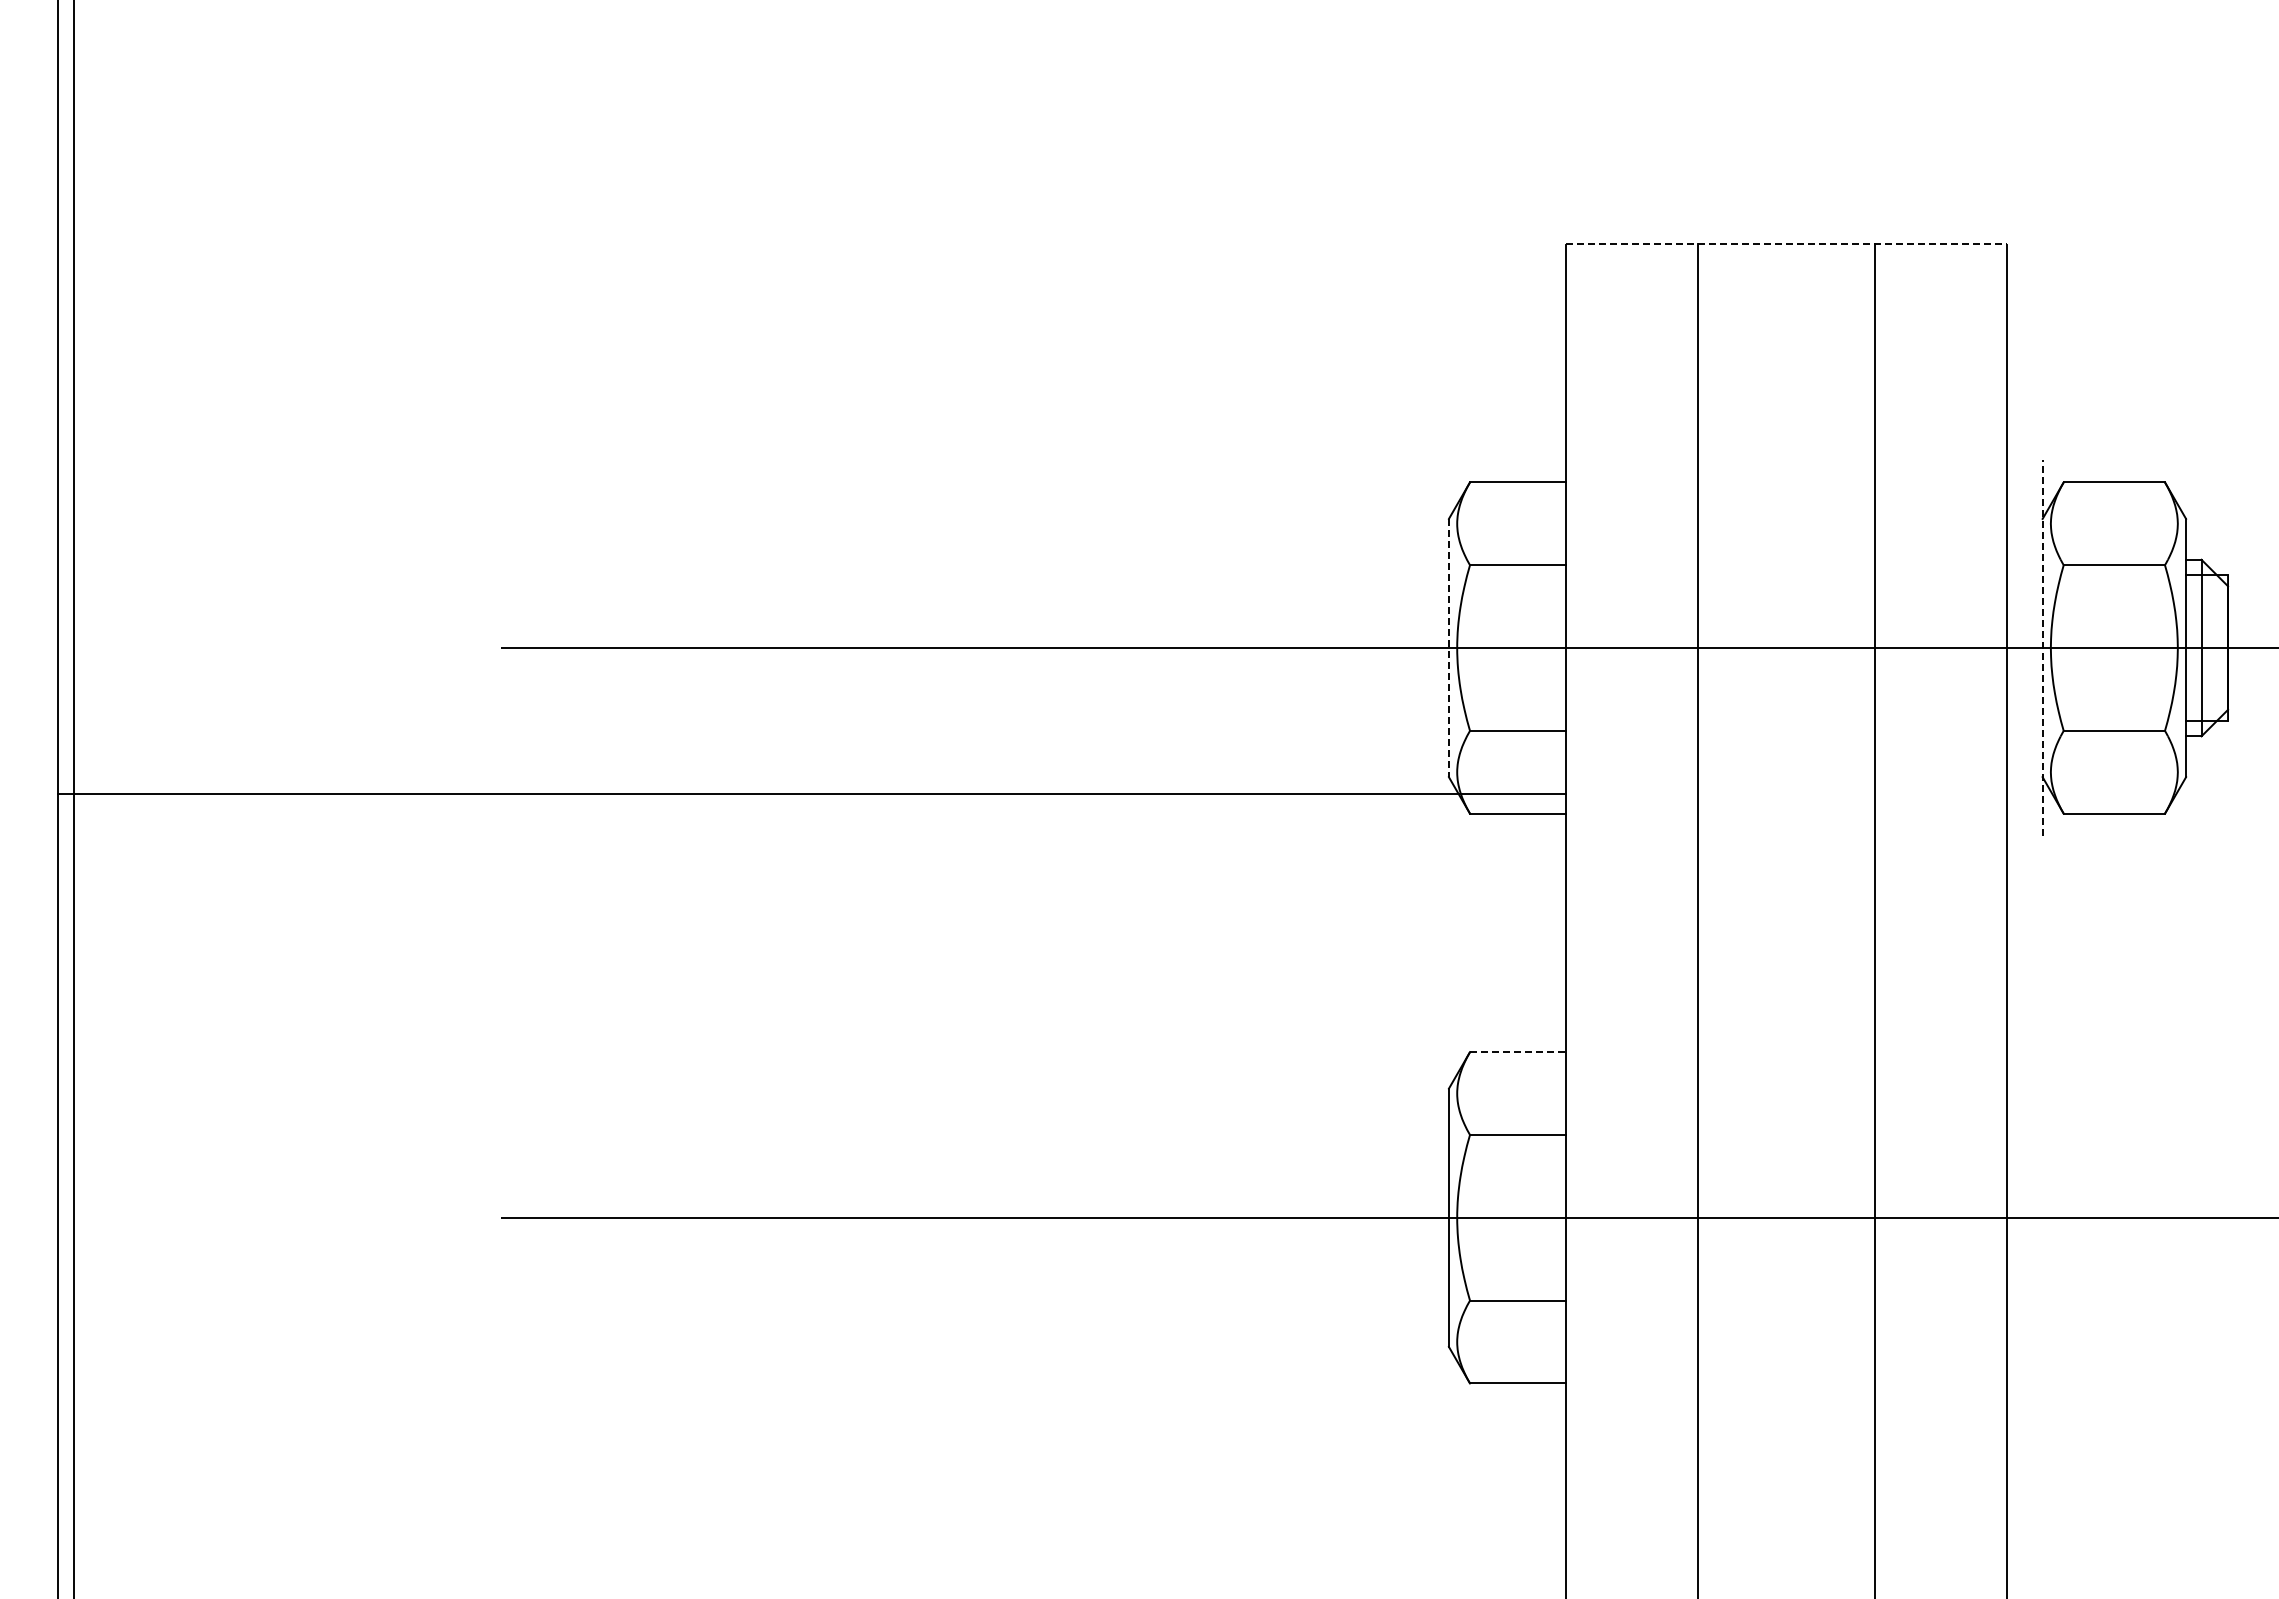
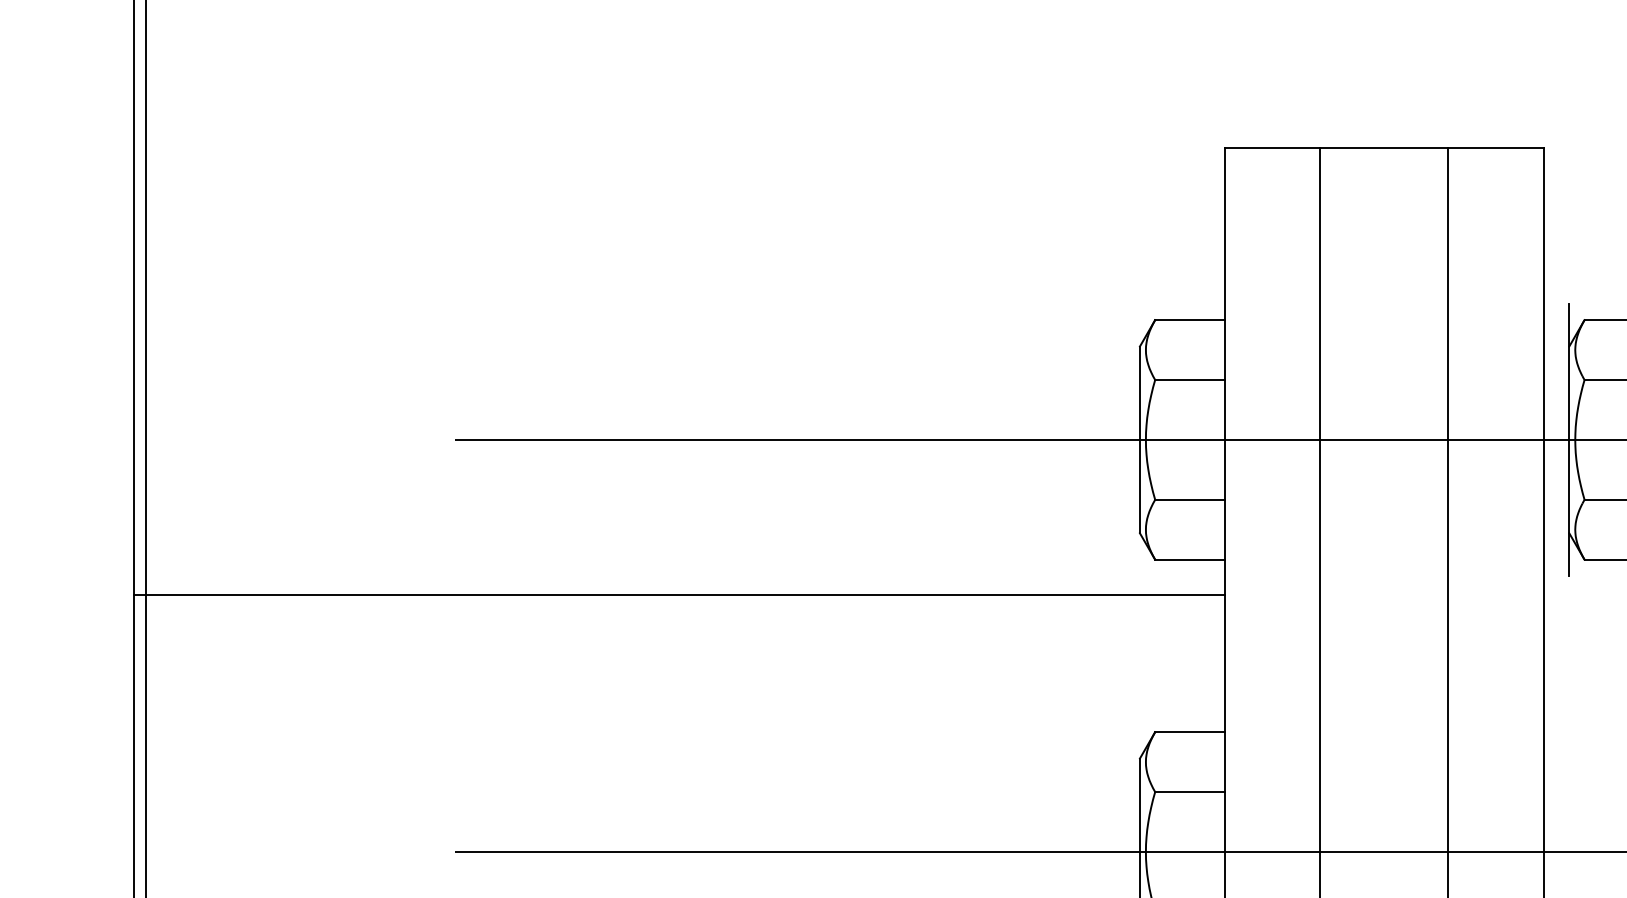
line: (1786, 244) -> (1384, 148), dashed -> solid
line: (1448, 648) -> (1139, 440), dashed -> solid
line: (2042, 648) -> (1569, 440), dashed -> solid
line: (811, 794) -> (678, 594), moved
line: (1517, 1052) -> (1189, 732), dashed -> solid

